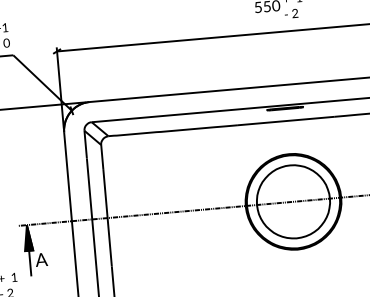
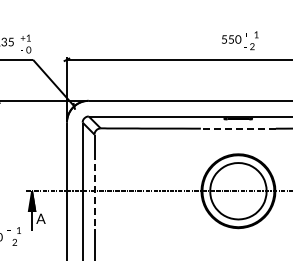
line: (286, 120) -> (238, 128), solid -> dashed
line: (107, 217) -> (94, 190), solid -> dashed

